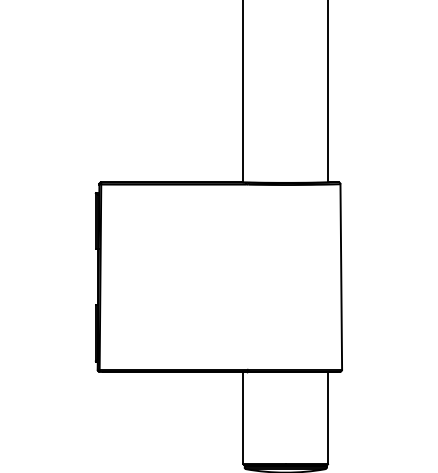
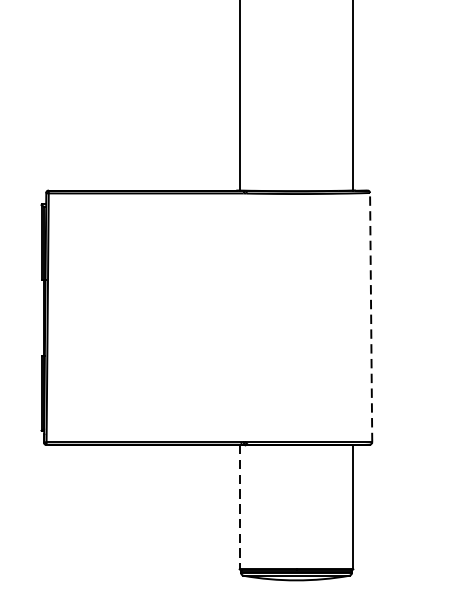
line: (341, 277) -> (371, 318), solid -> dashed
line: (243, 418) -> (239, 507), solid -> dashed

